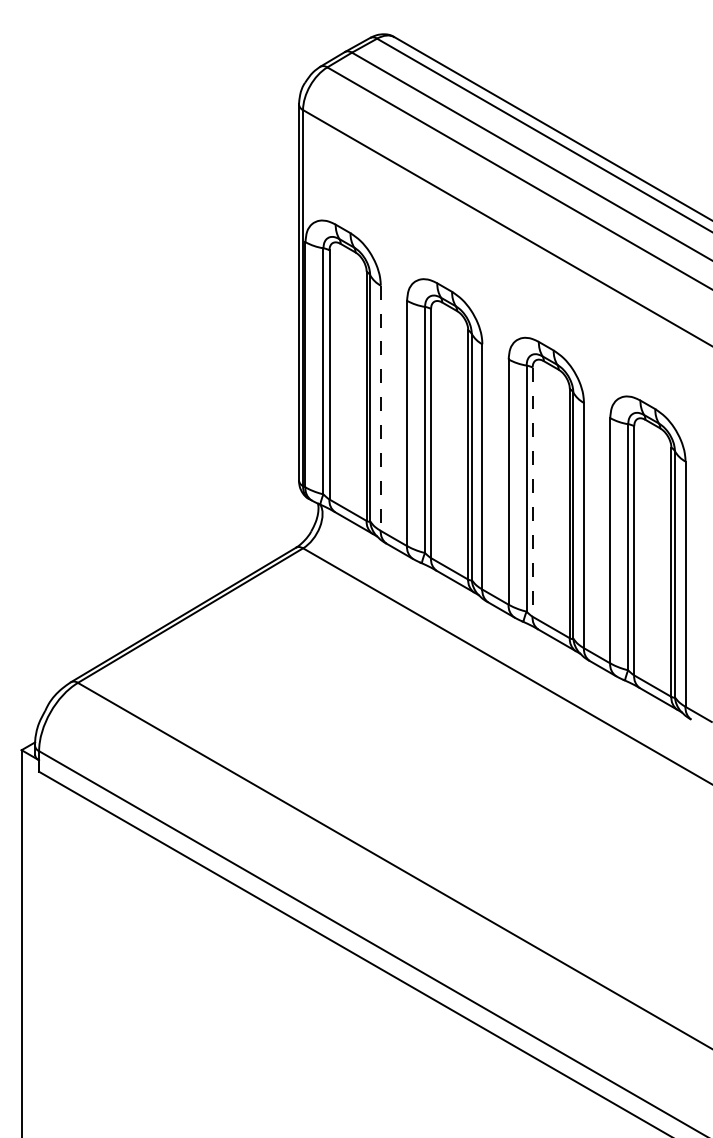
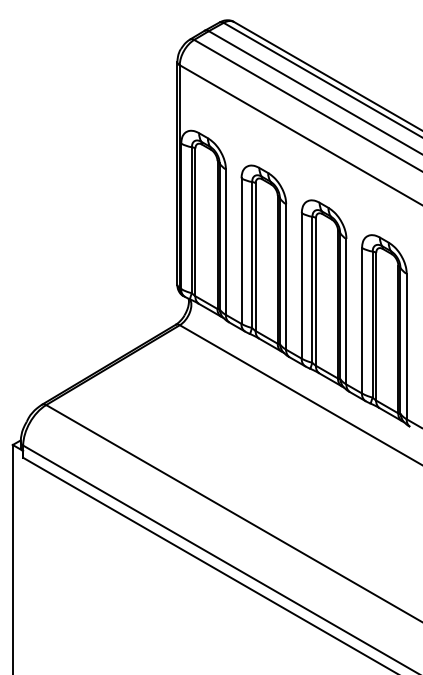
line: (380, 408) -> (225, 242), dashed -> solid
line: (533, 491) -> (316, 291), dashed -> solid

